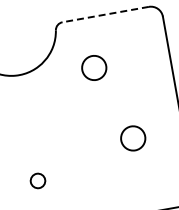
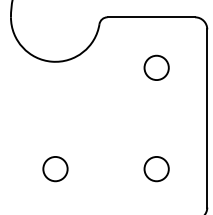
line: (105, 14) -> (151, 17), dashed -> solid
circle: (94, 67) -> (156, 67), moved
circle: (133, 138) -> (156, 169), moved
circle: (38, 181) -> (55, 169), size x1.67

